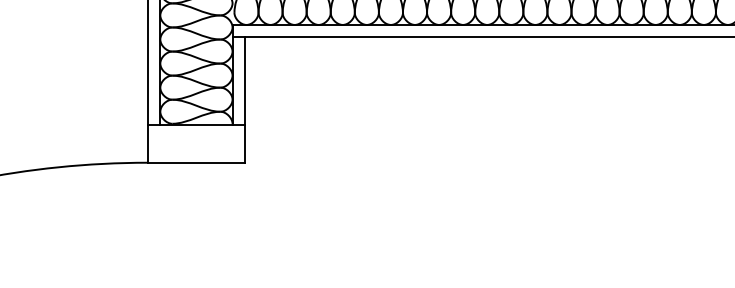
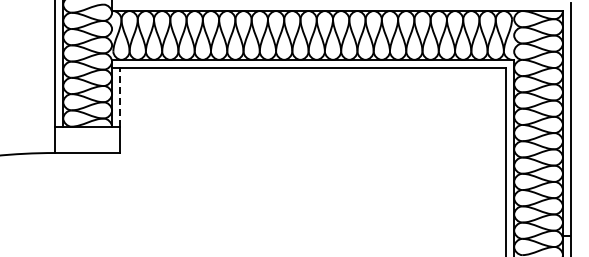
line: (245, 80) -> (120, 97), solid -> dashed

